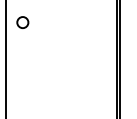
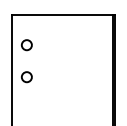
circle: (22, 58) -> (26, 77), added

